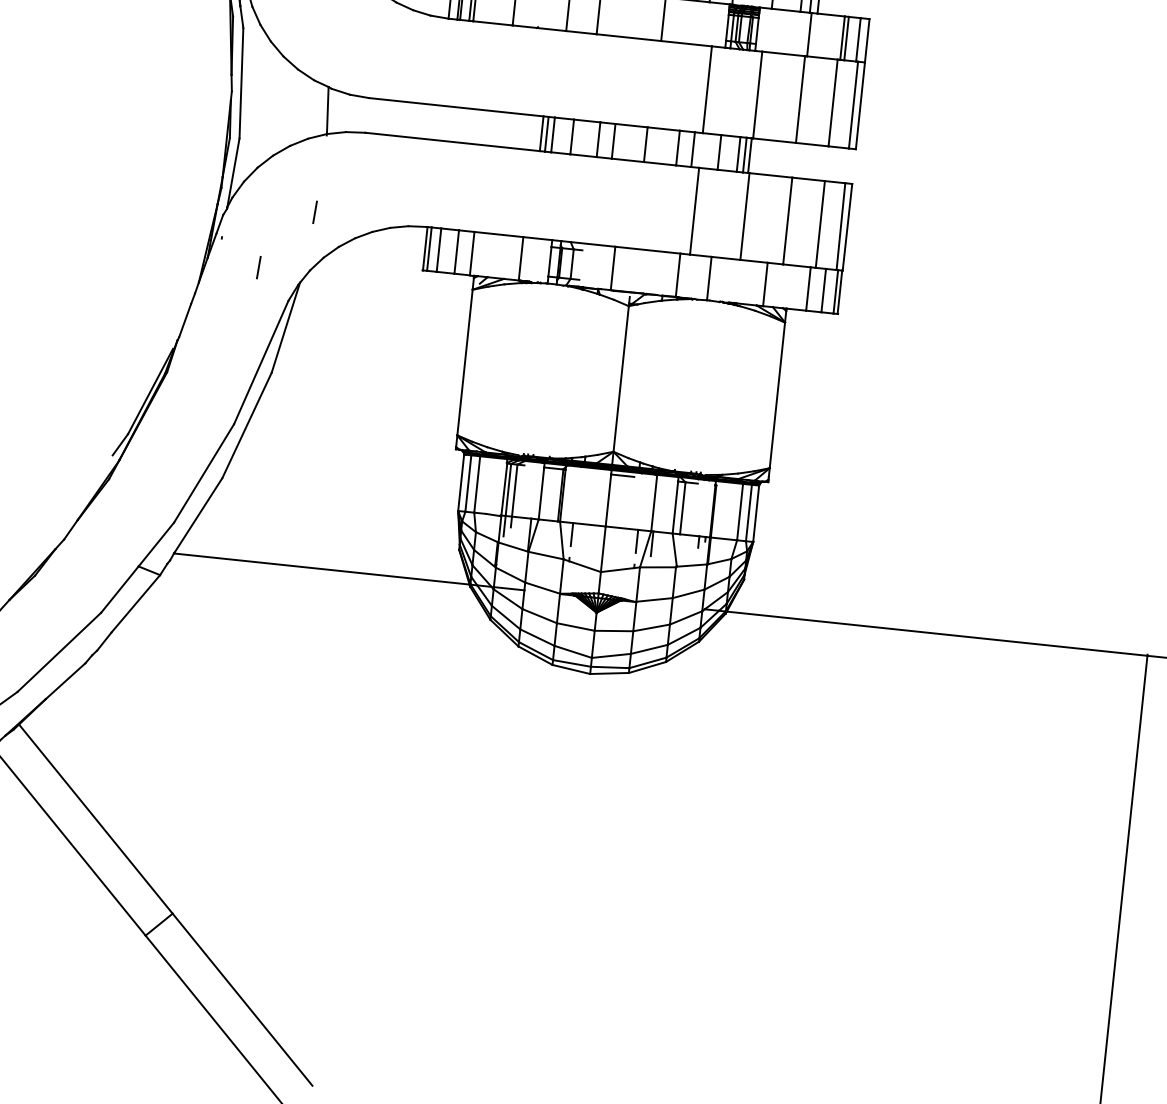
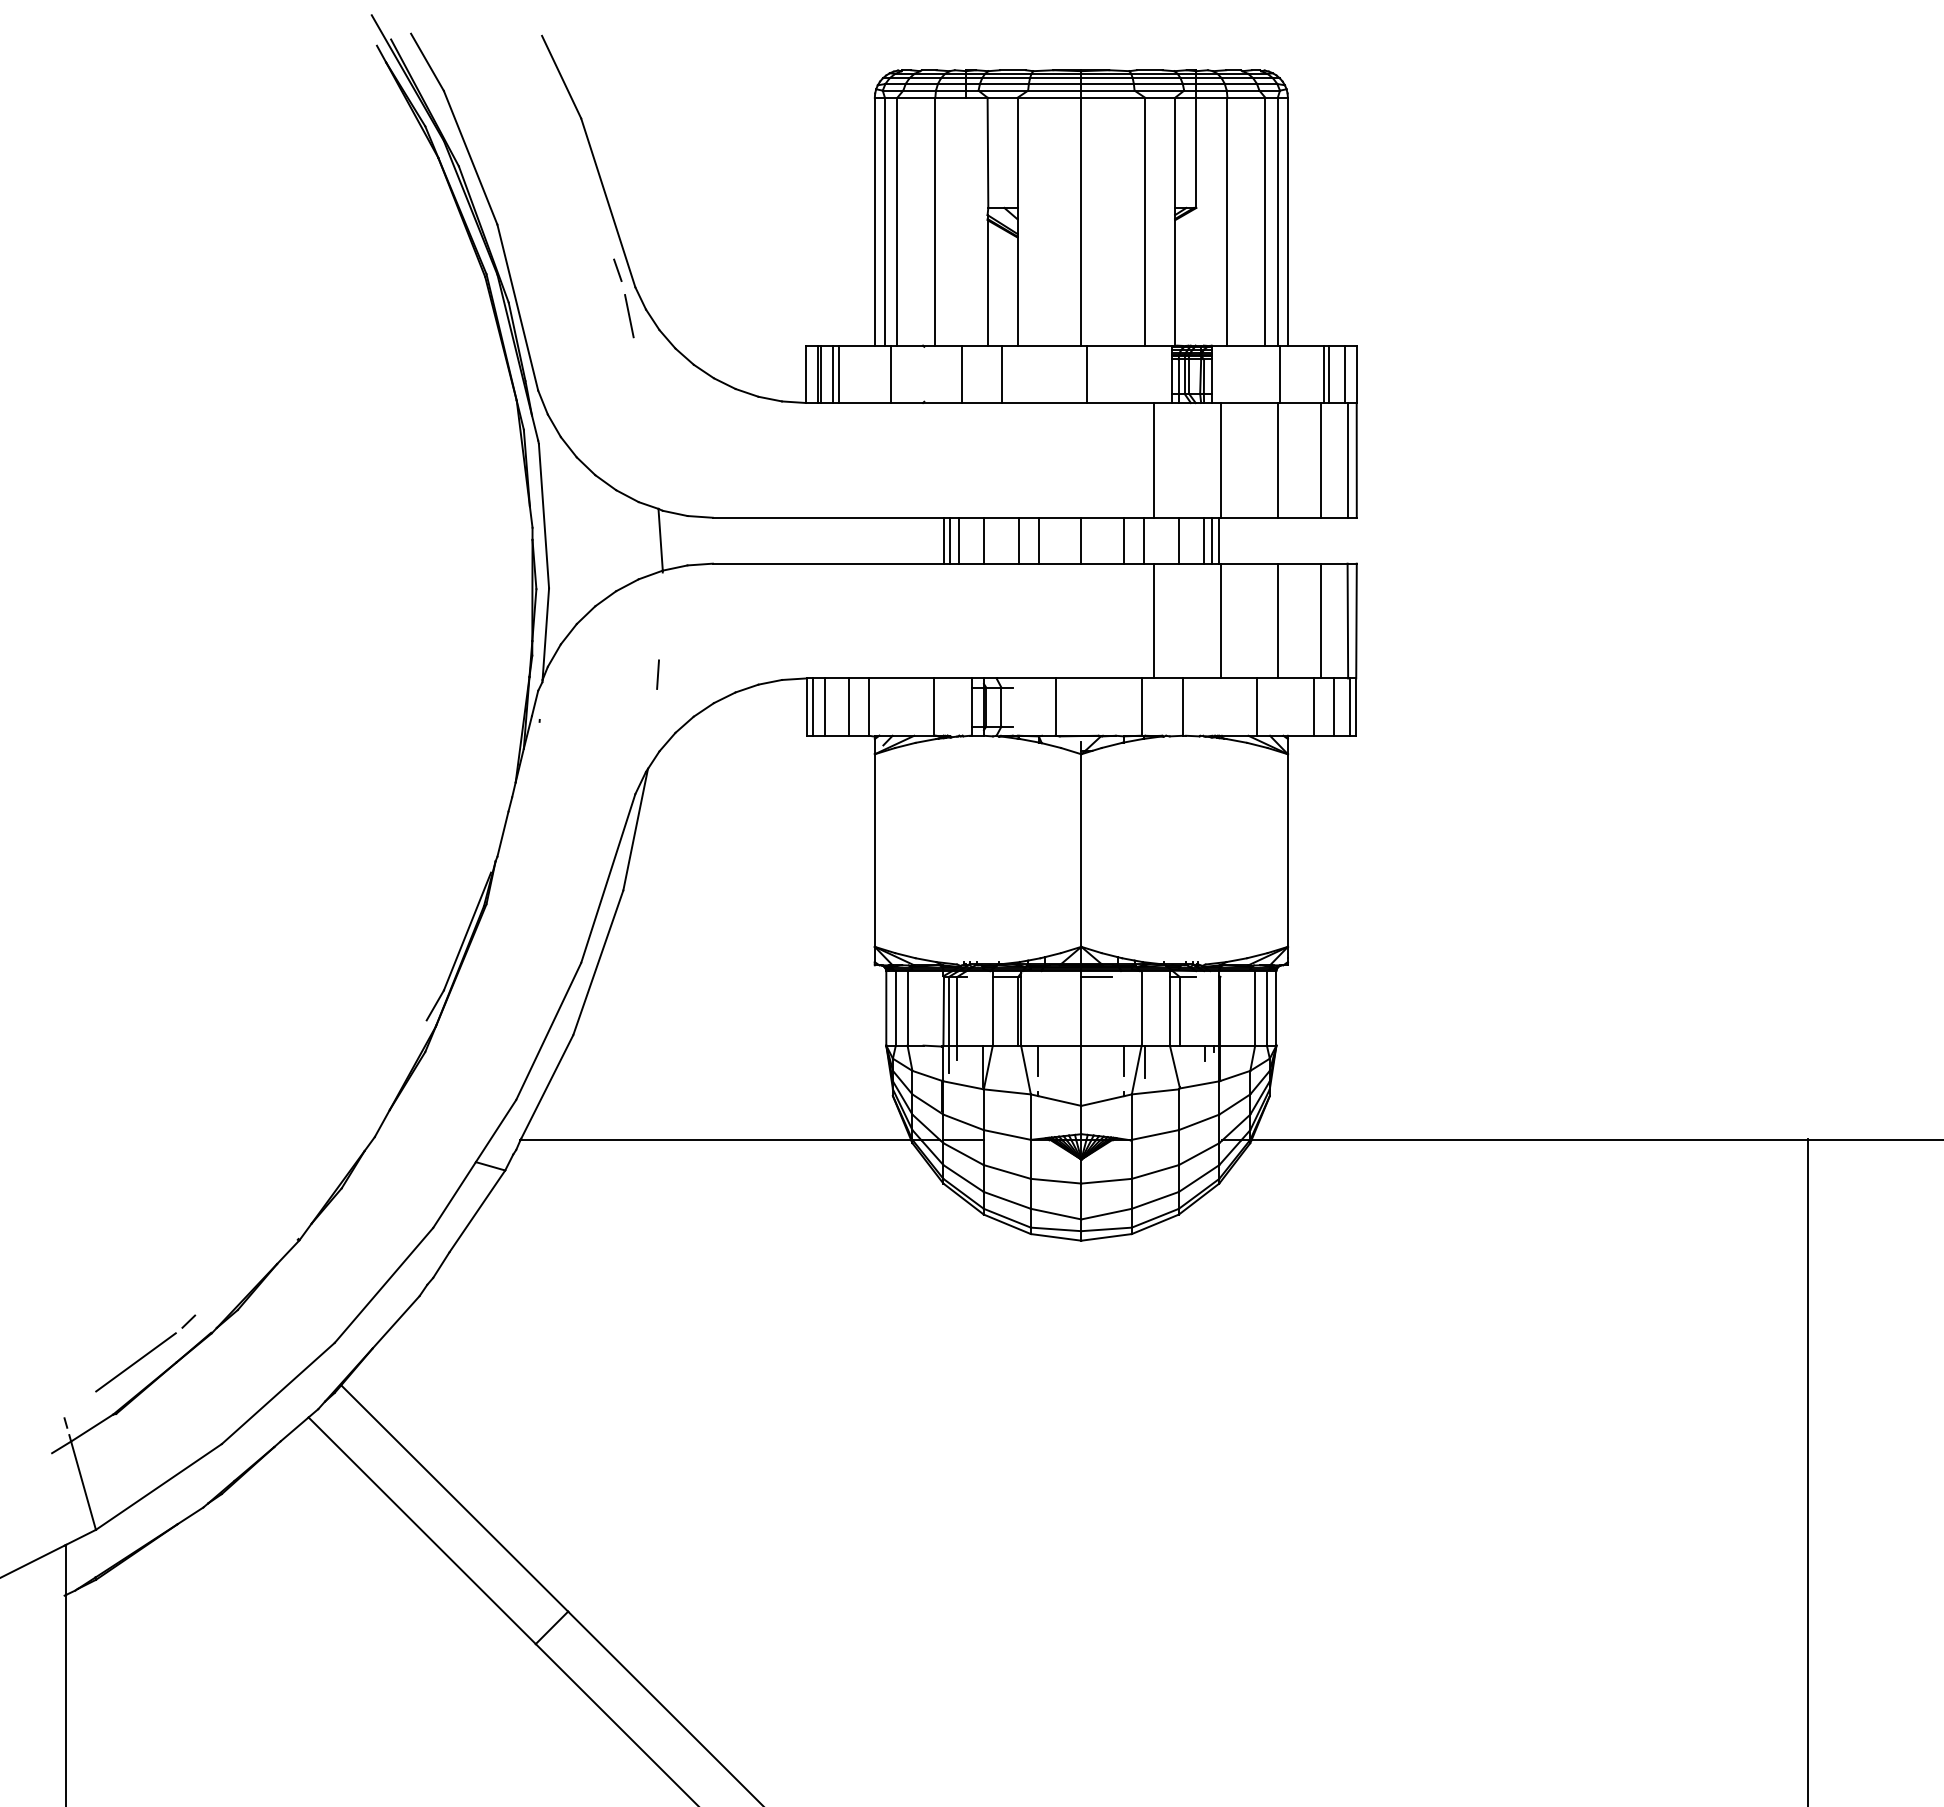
line: (258, 267) -> (591, 754), removed

